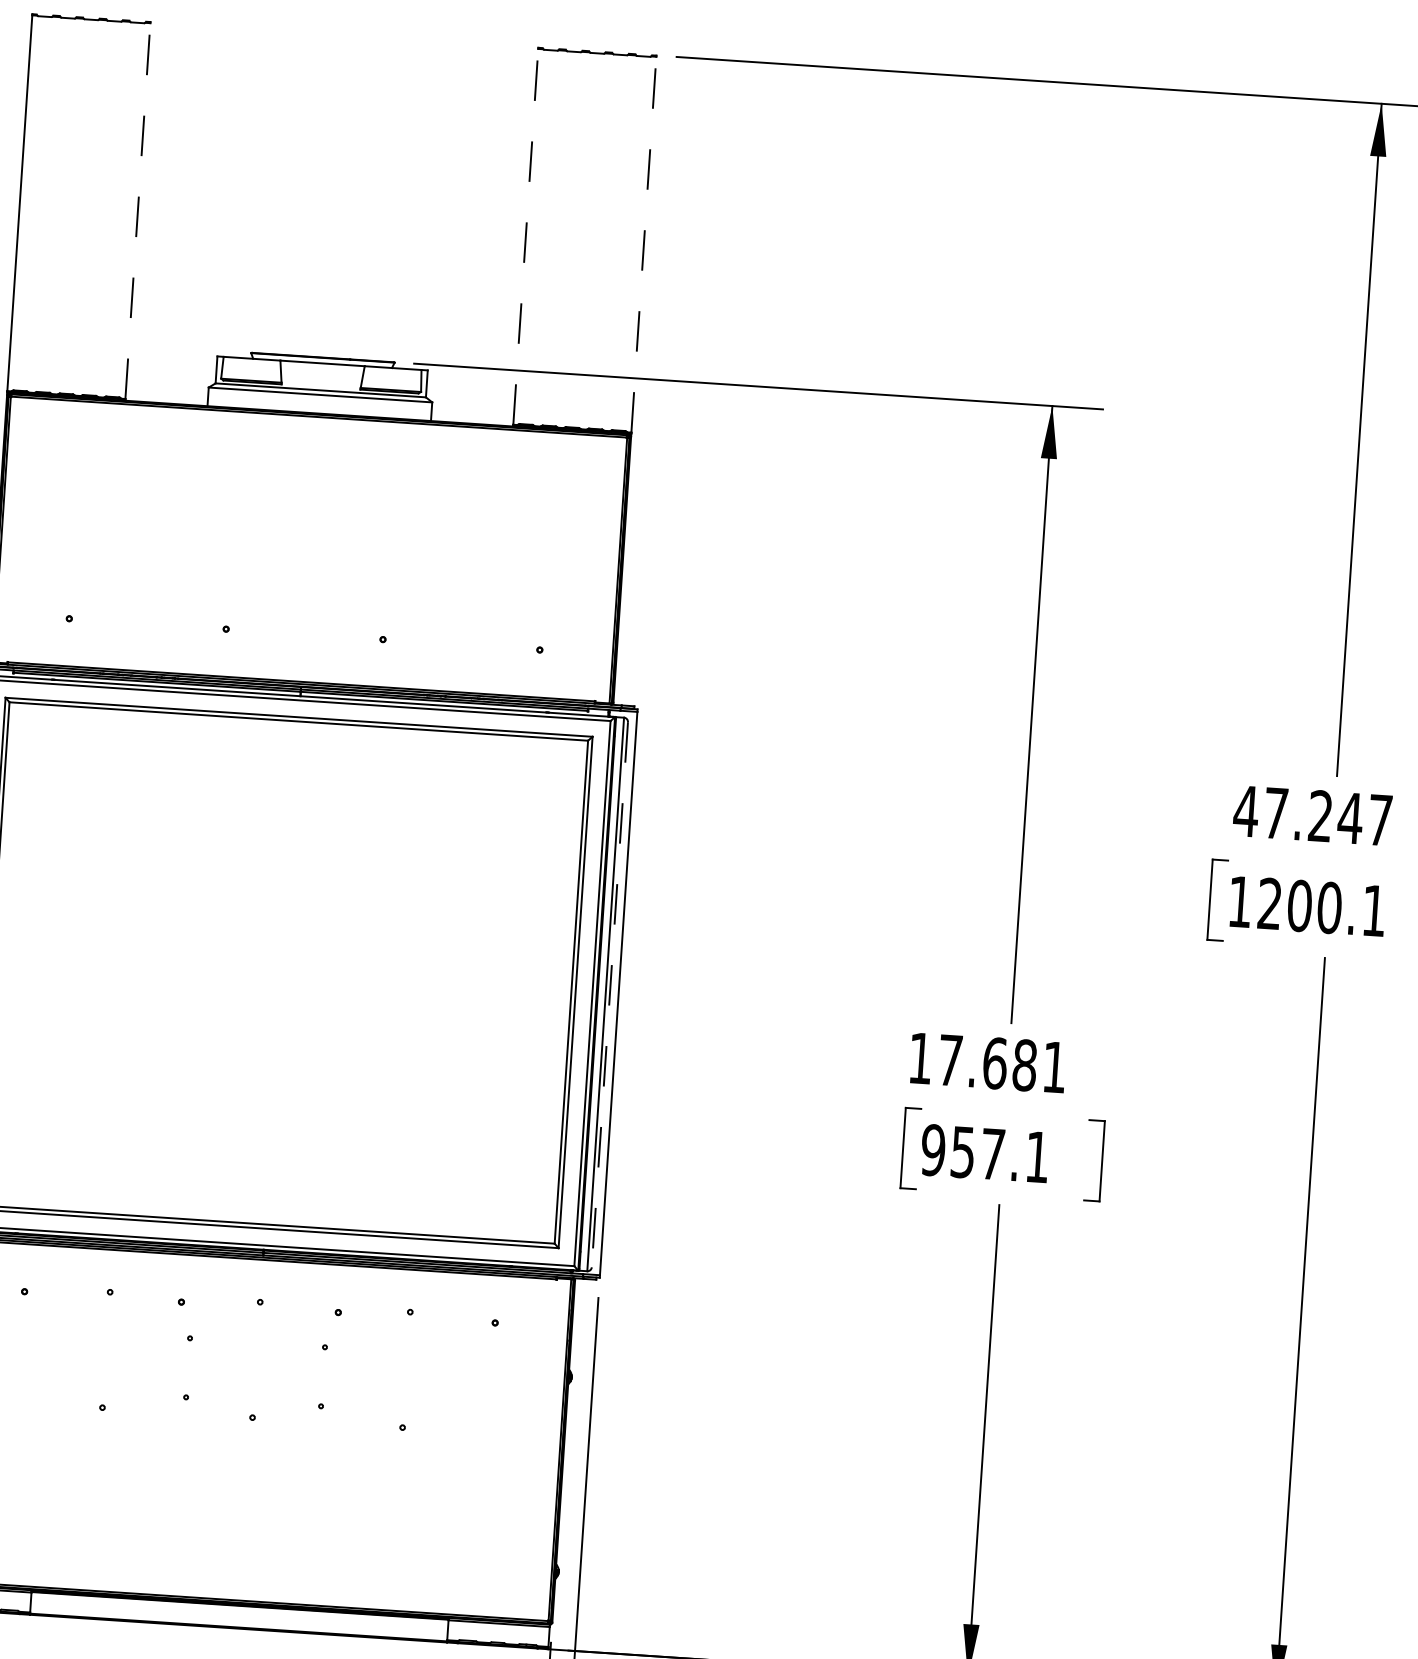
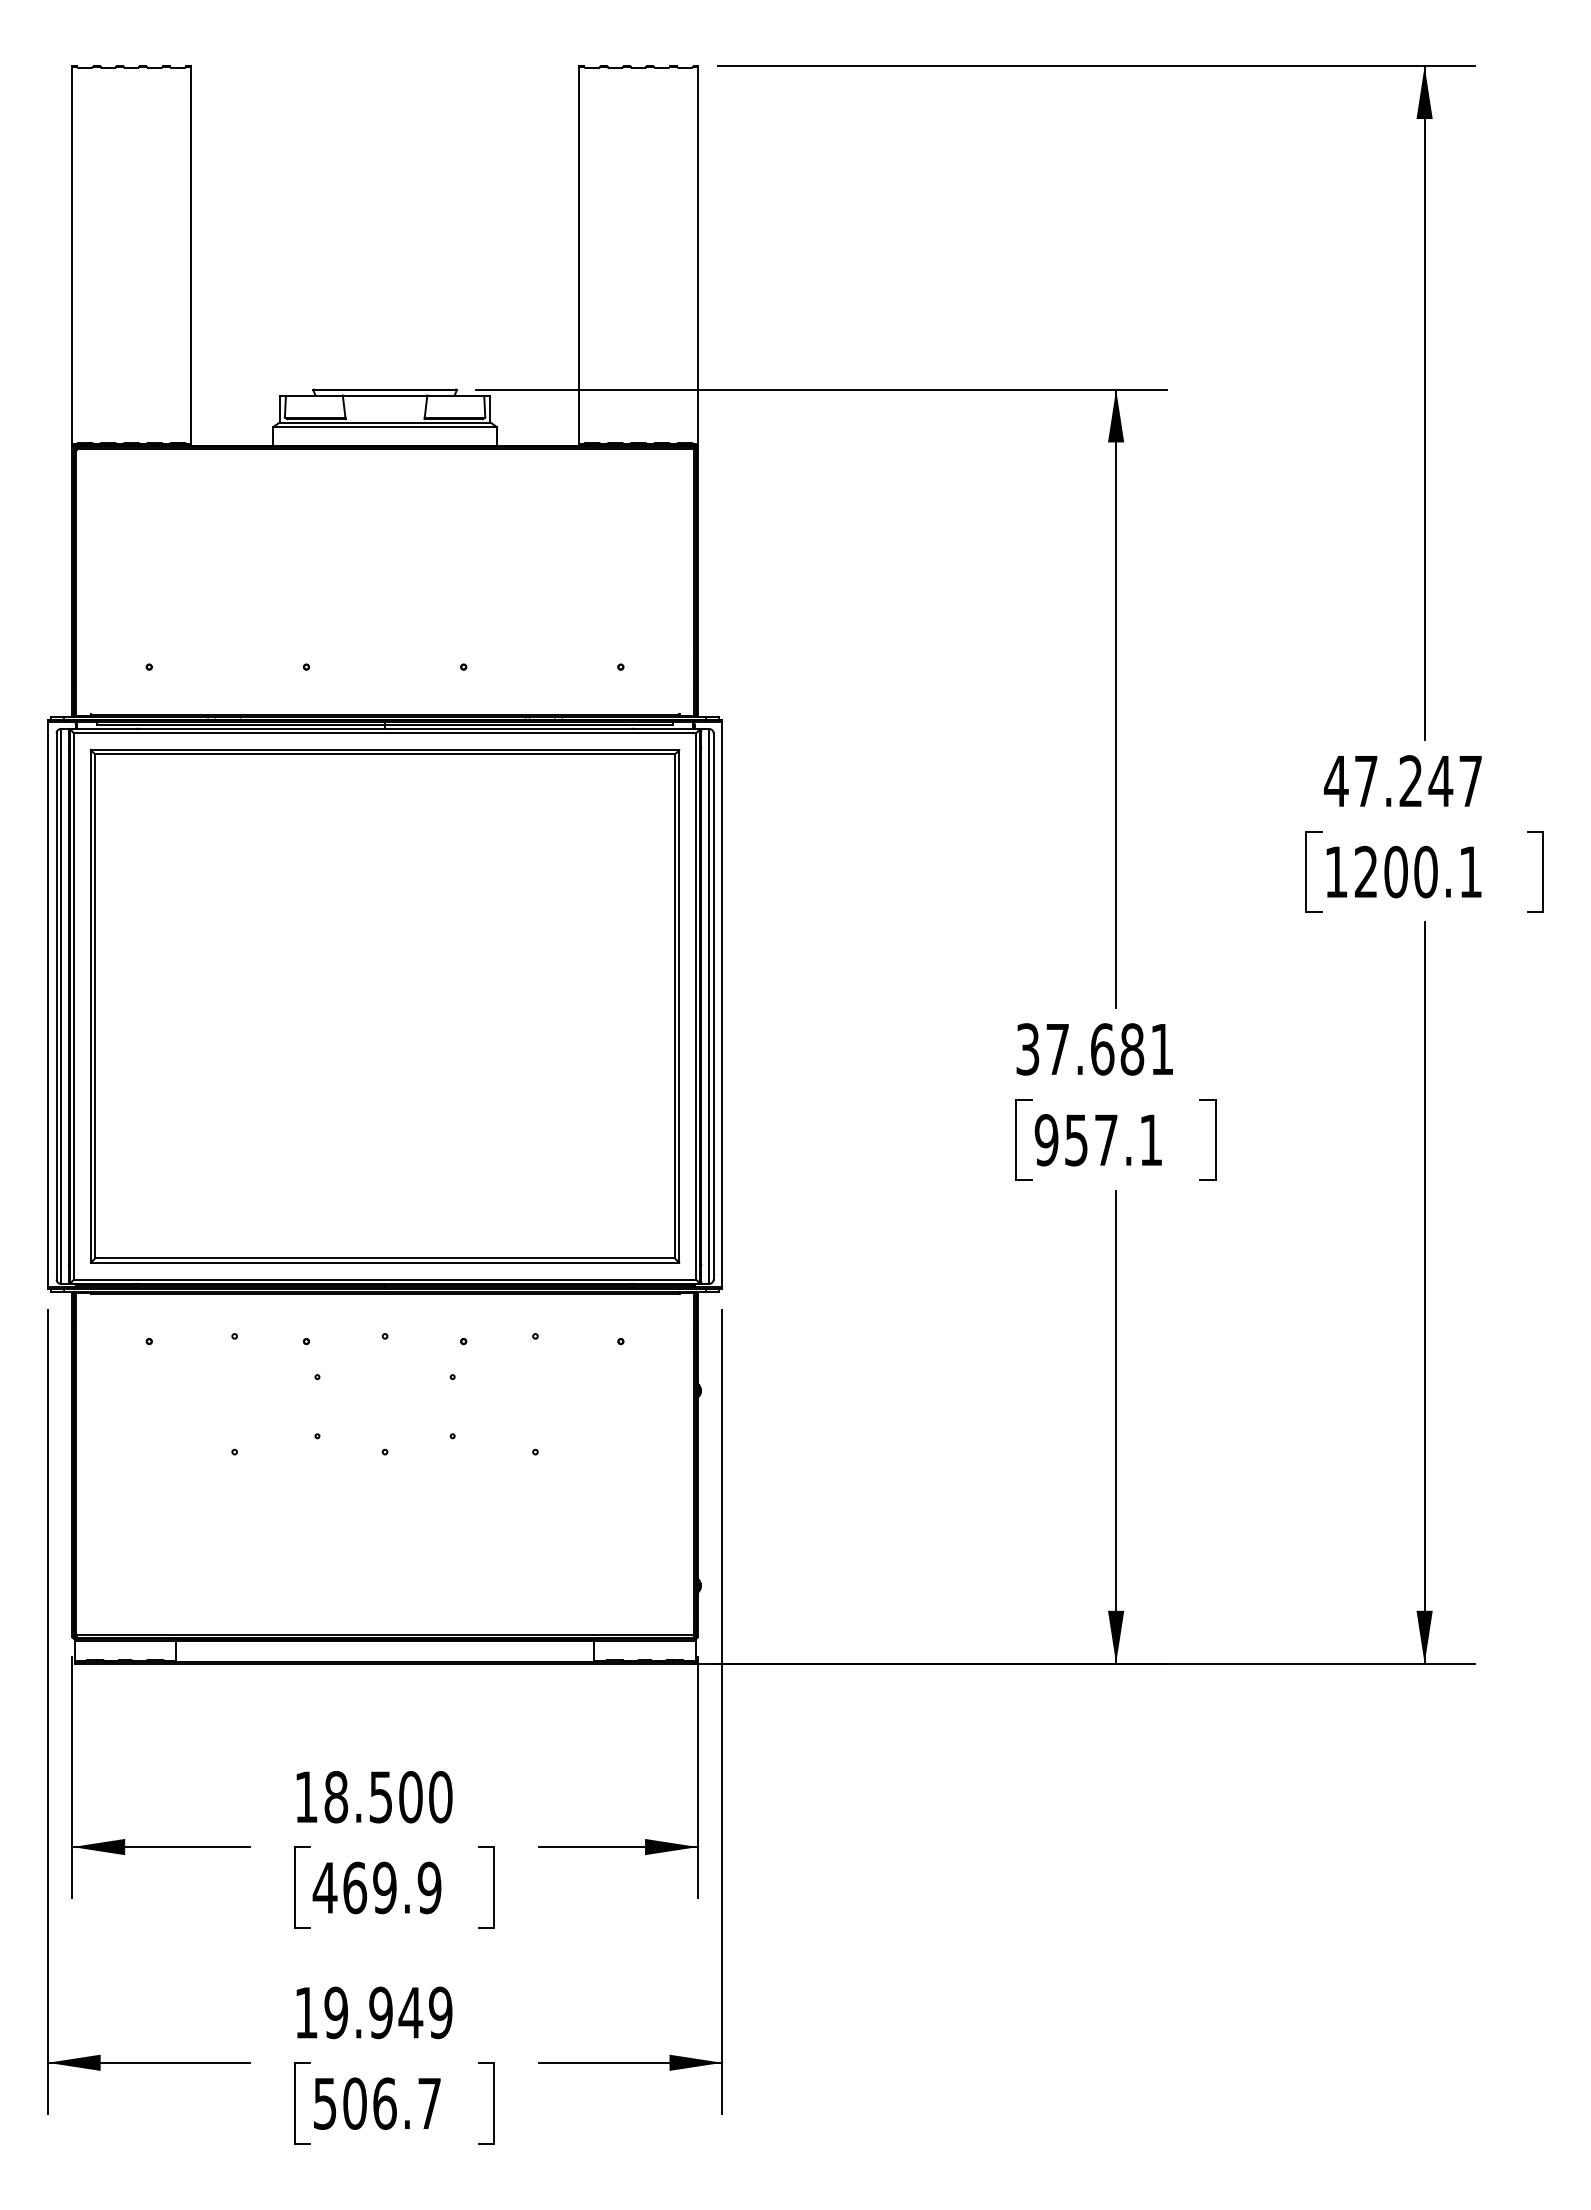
line: (137, 210) -> (190, 255), dashed -> solid
line: (525, 236) -> (579, 255), dashed -> solid
line: (643, 244) -> (697, 255), dashed -> solid
line: (609, 994) -> (713, 1006), dashed -> solid
text: (920, 1058) -> (1027, 1049), 17.681 -> 37.681

